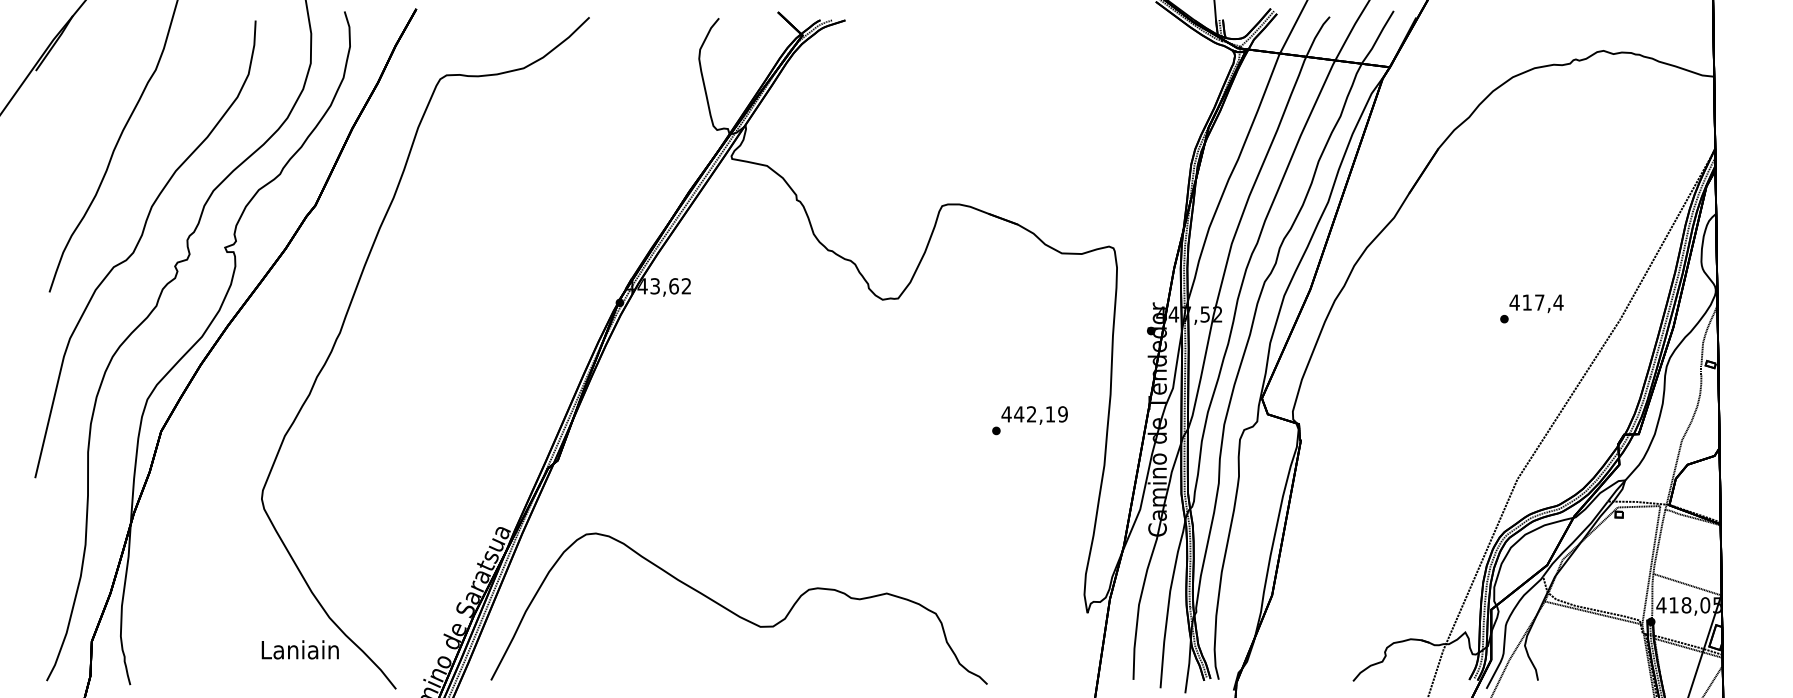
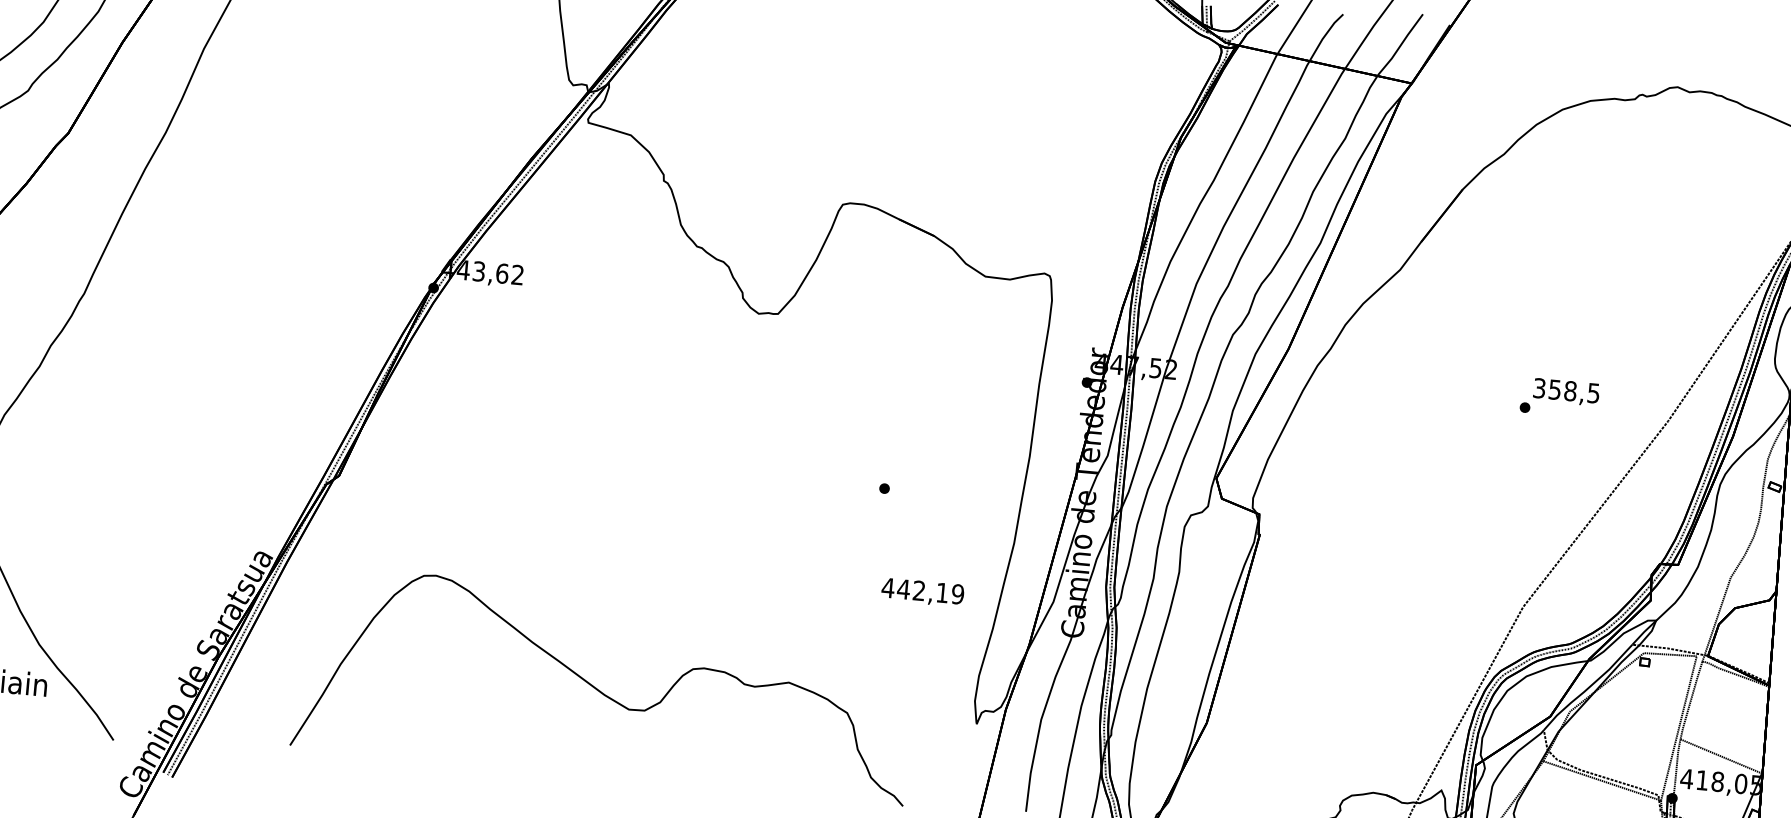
text: (1536, 302) -> (1566, 390), 417,4 -> 358,5
text: (1034, 415) -> (922, 592), moved
curve: (736, 613) -> (600, 690), moved

